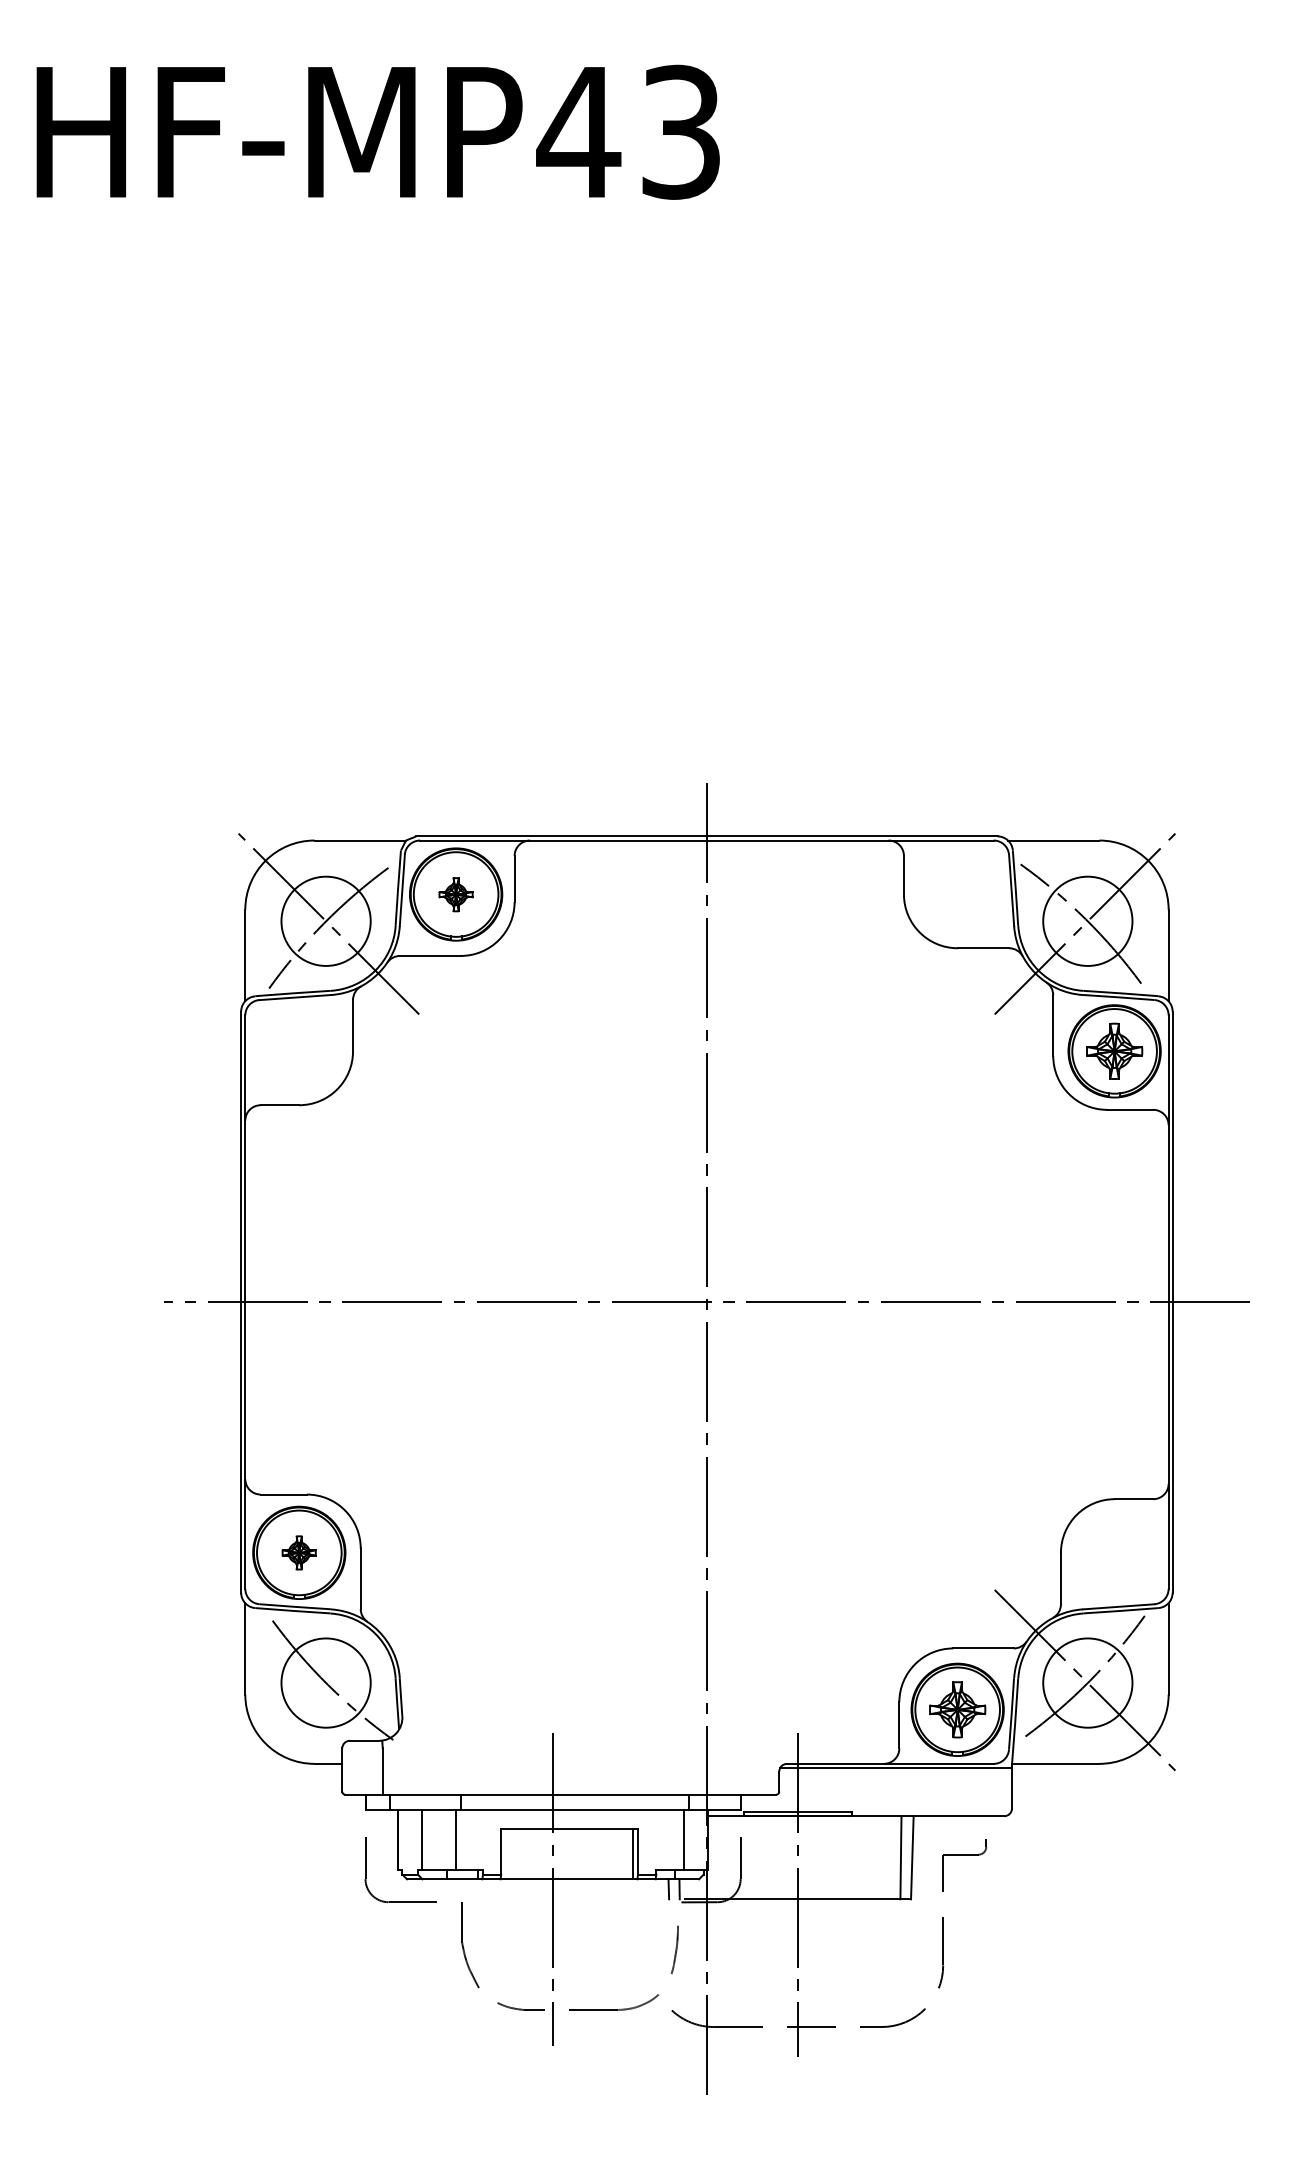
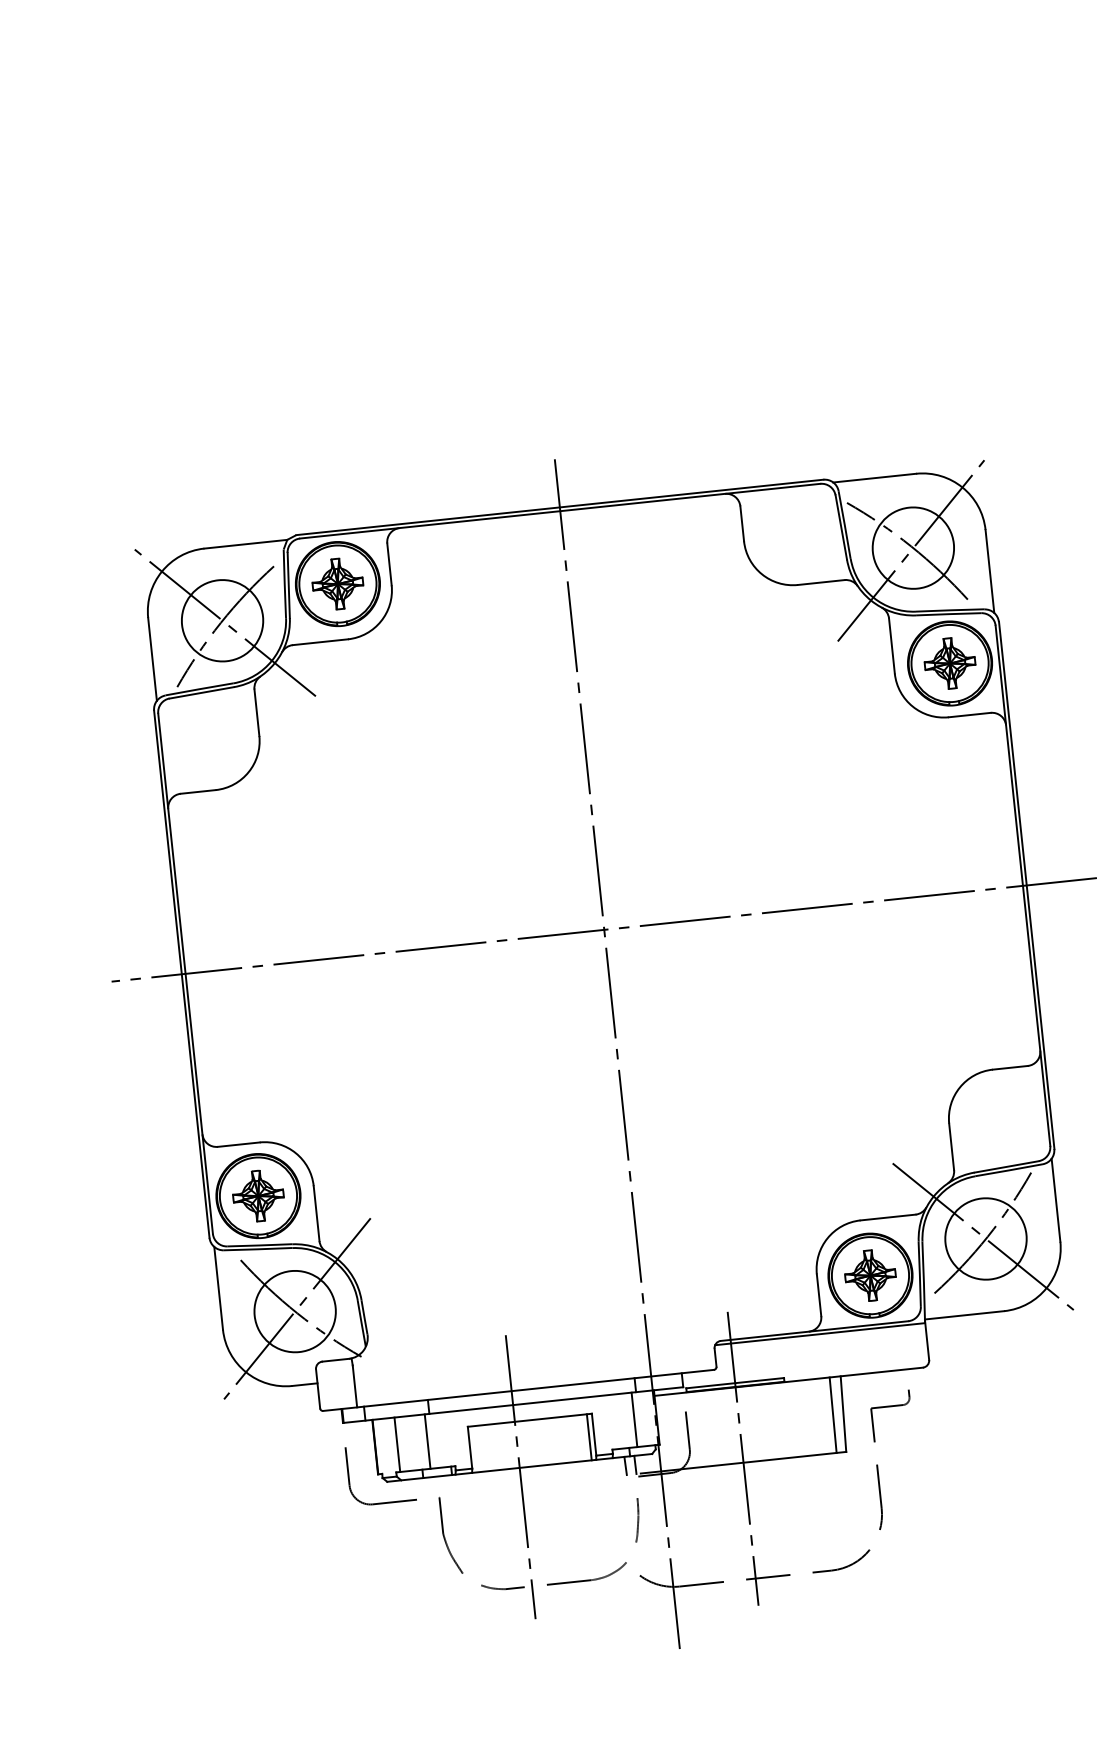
part: (455, 894) -> (337, 584), size x1.67
part: (298, 1552) -> (257, 1195), size x1.67
line: (328, 1679) -> (296, 1308), added

